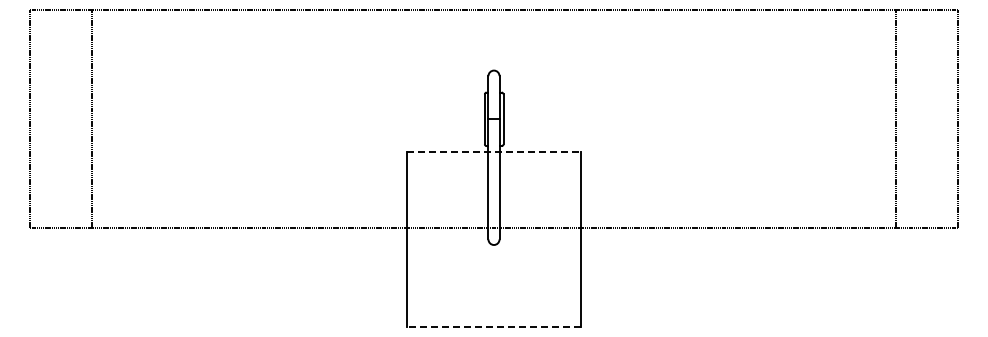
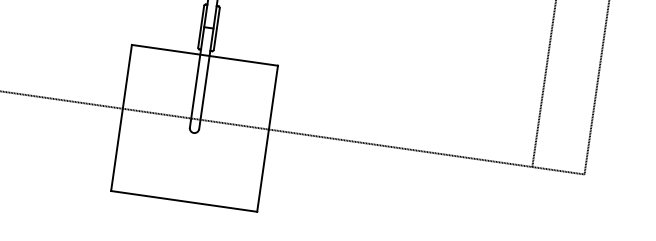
line: (494, 152) -> (205, 55), dashed -> solid
line: (493, 326) -> (183, 201), dashed -> solid

